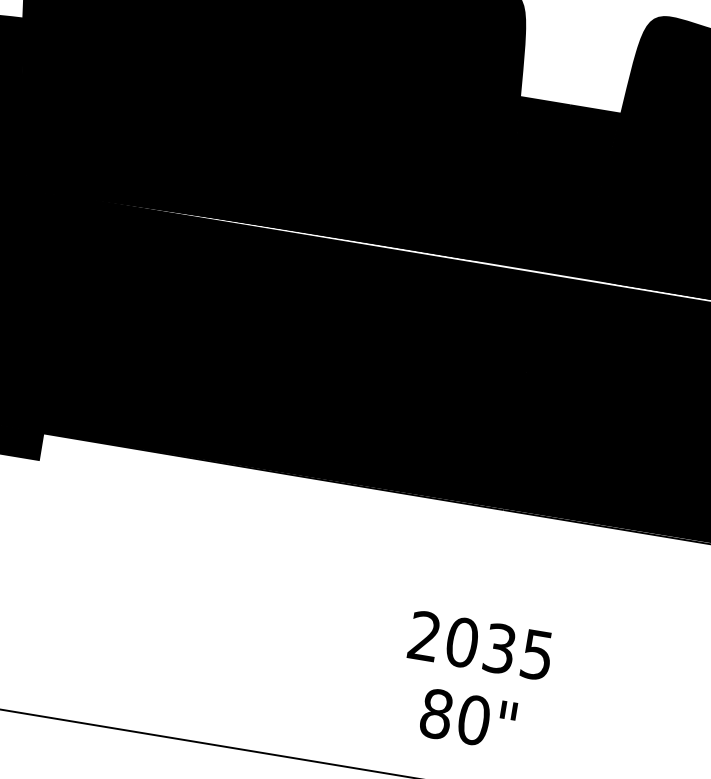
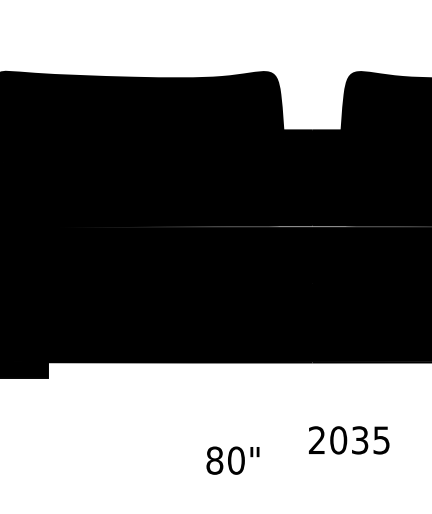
text: (481, 645) -> (349, 440), moved
text: (467, 718) -> (232, 460), moved

